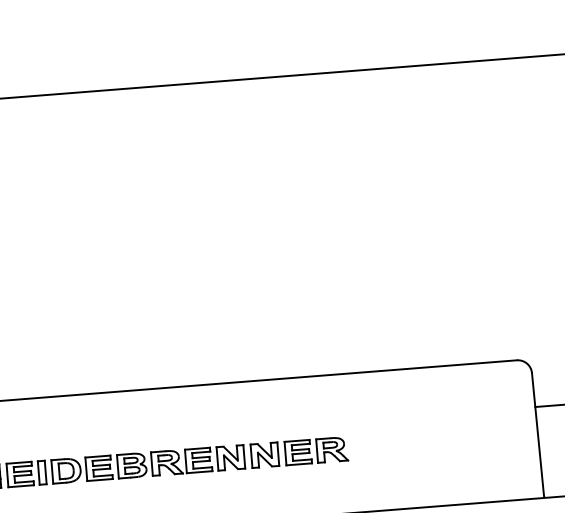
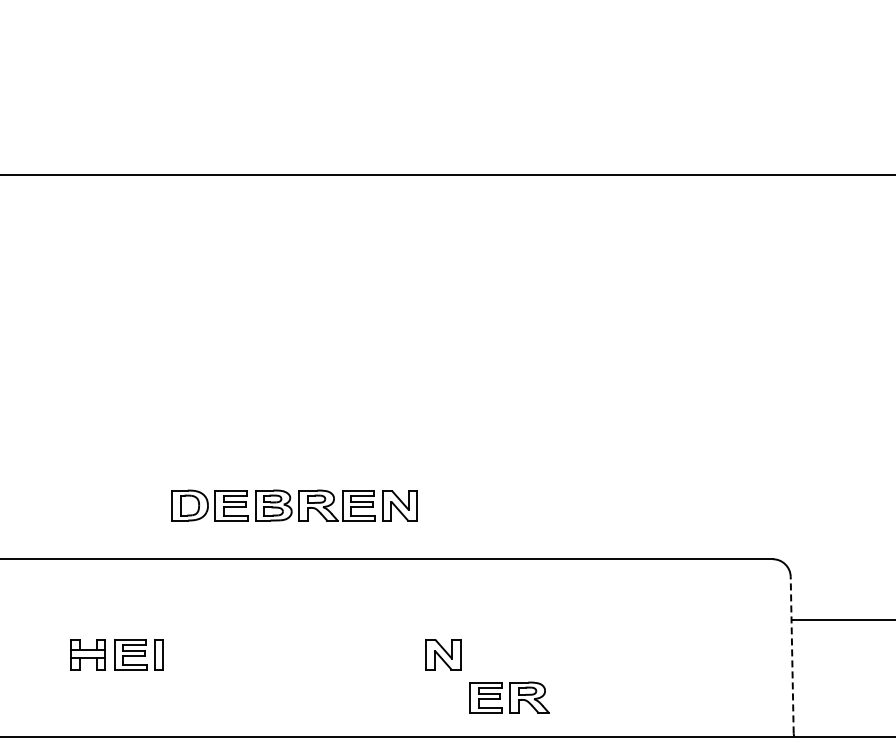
line: (538, 433) -> (792, 654), solid -> dashed
part: (316, 451) -> (509, 697), moved
part: (148, 464) -> (294, 505), moved

